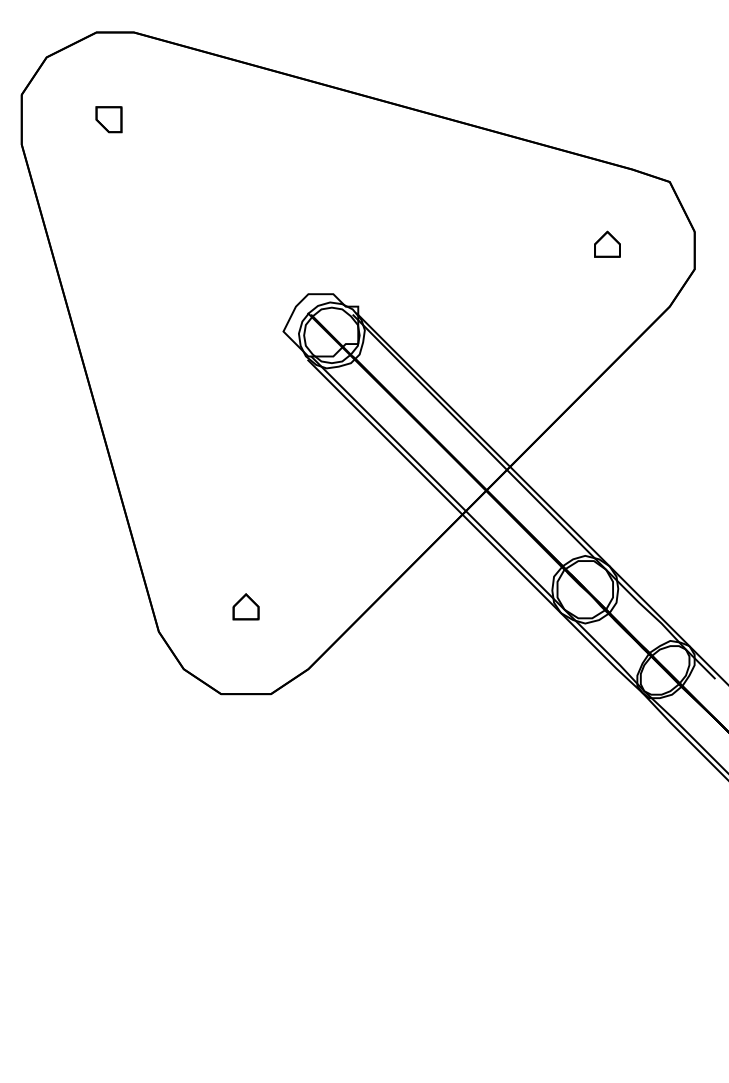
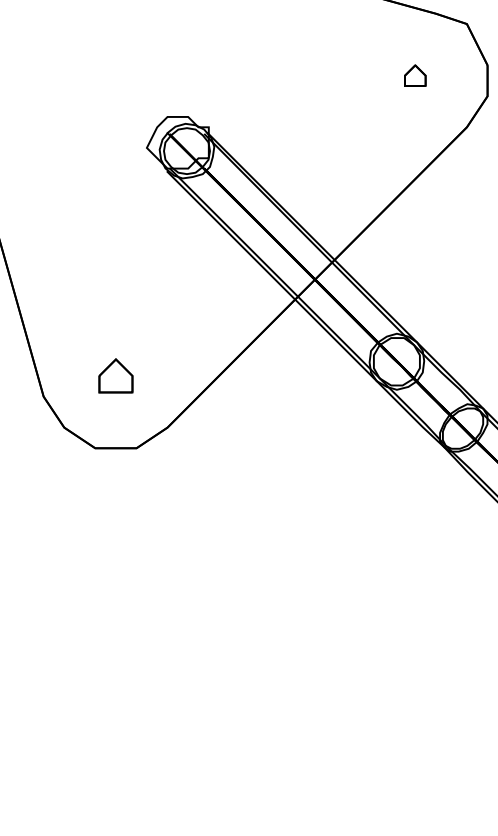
part: (245, 606) -> (115, 375), size x1.6

